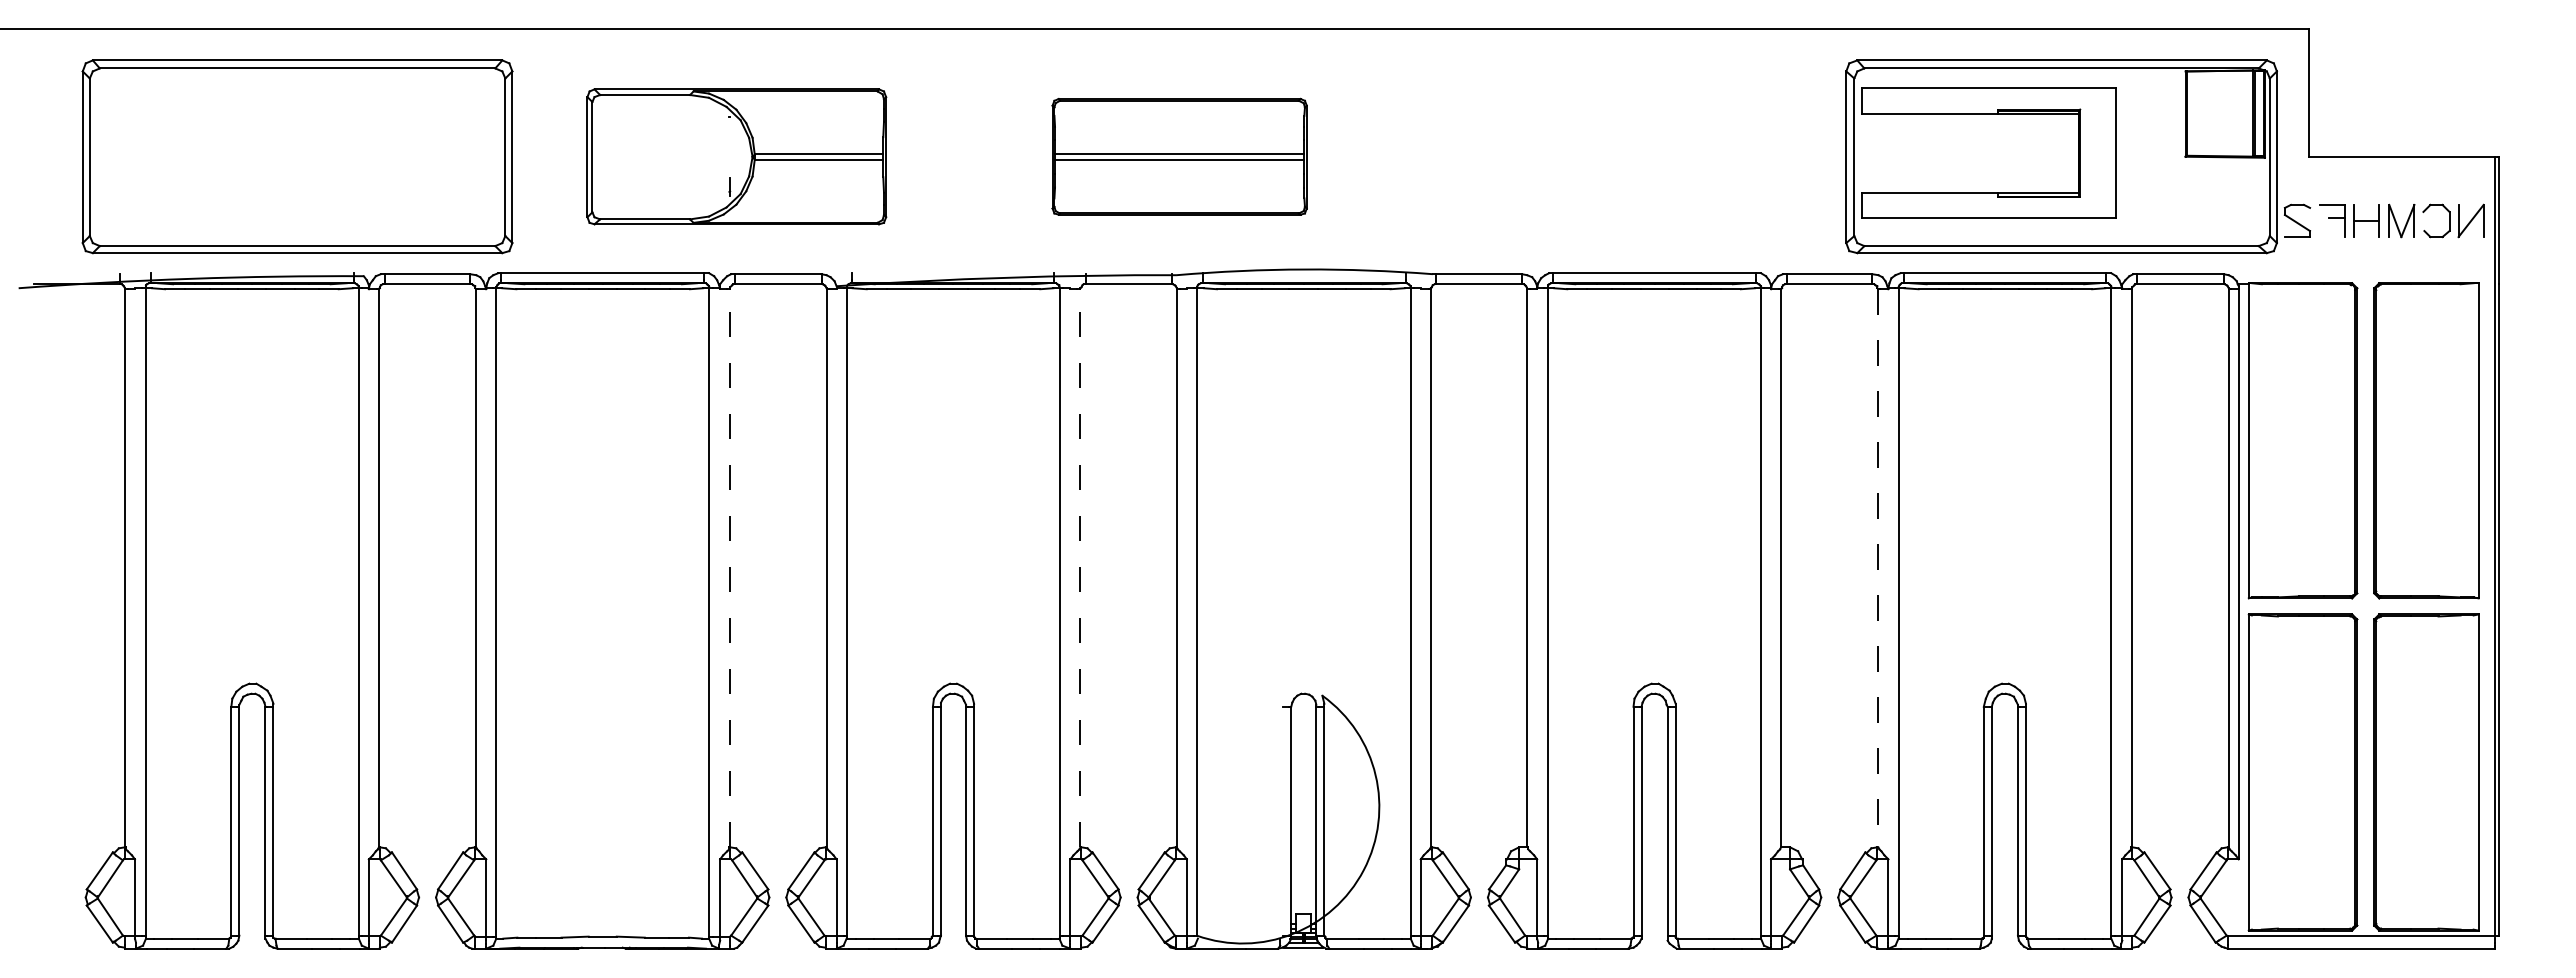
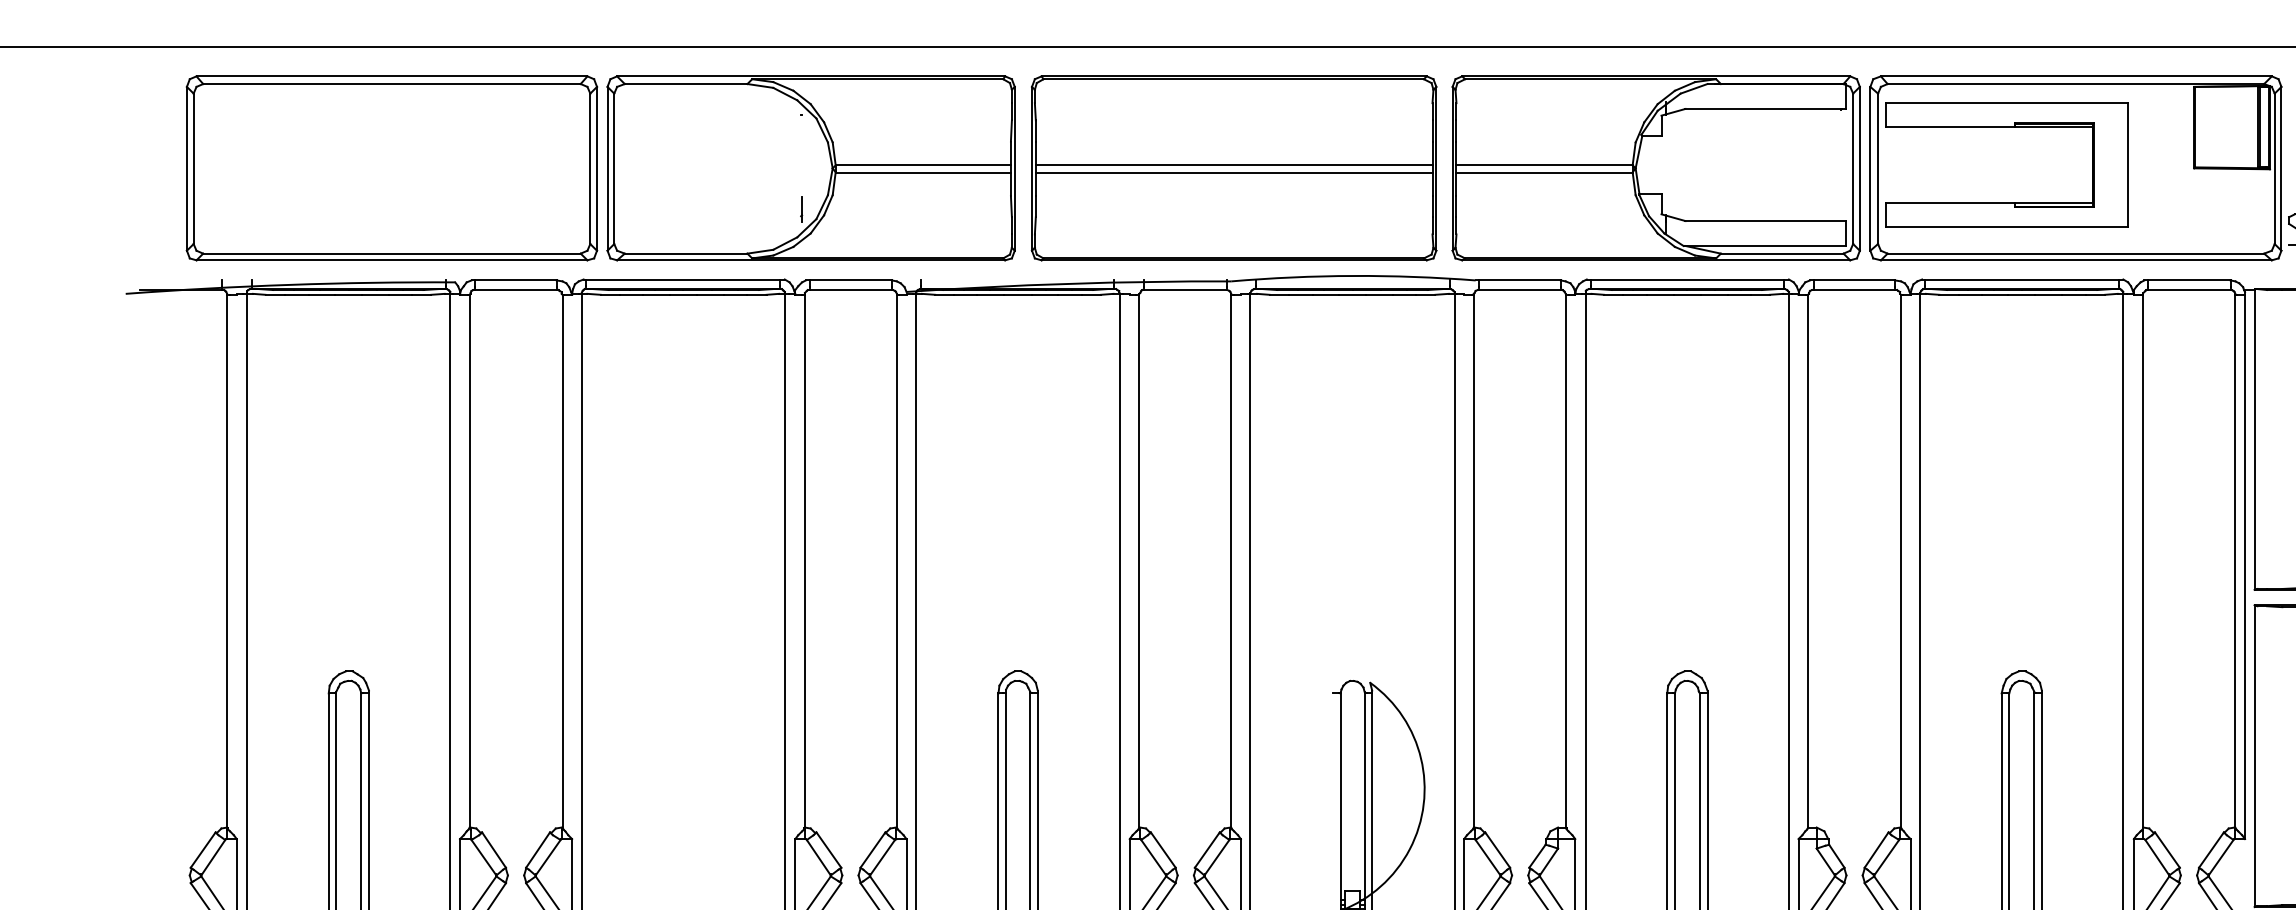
part: (736, 156) -> (810, 168), size x1.43
part: (1179, 156) -> (1233, 168), size x1.67
part: (1621, 156) -> (1655, 168), added
line: (730, 567) -> (805, 560), dashed -> solid
line: (1080, 567) -> (1139, 560), dashed -> solid
line: (1878, 568) -> (1901, 561), dashed -> solid

